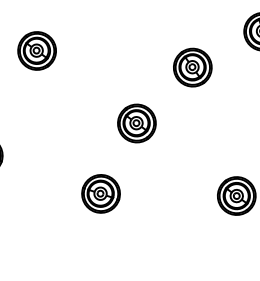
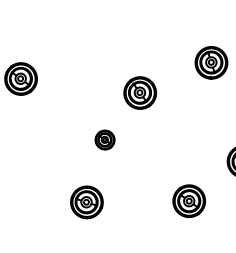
part: (191, 66) -> (139, 92), moved
part: (136, 122) -> (104, 139), size x0.6
part: (100, 194) -> (86, 202), moved

